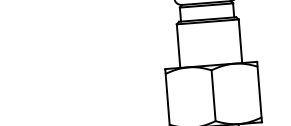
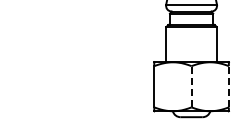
line: (259, 91) -> (228, 86), solid -> dashed
line: (213, 95) -> (191, 86), solid -> dashed

